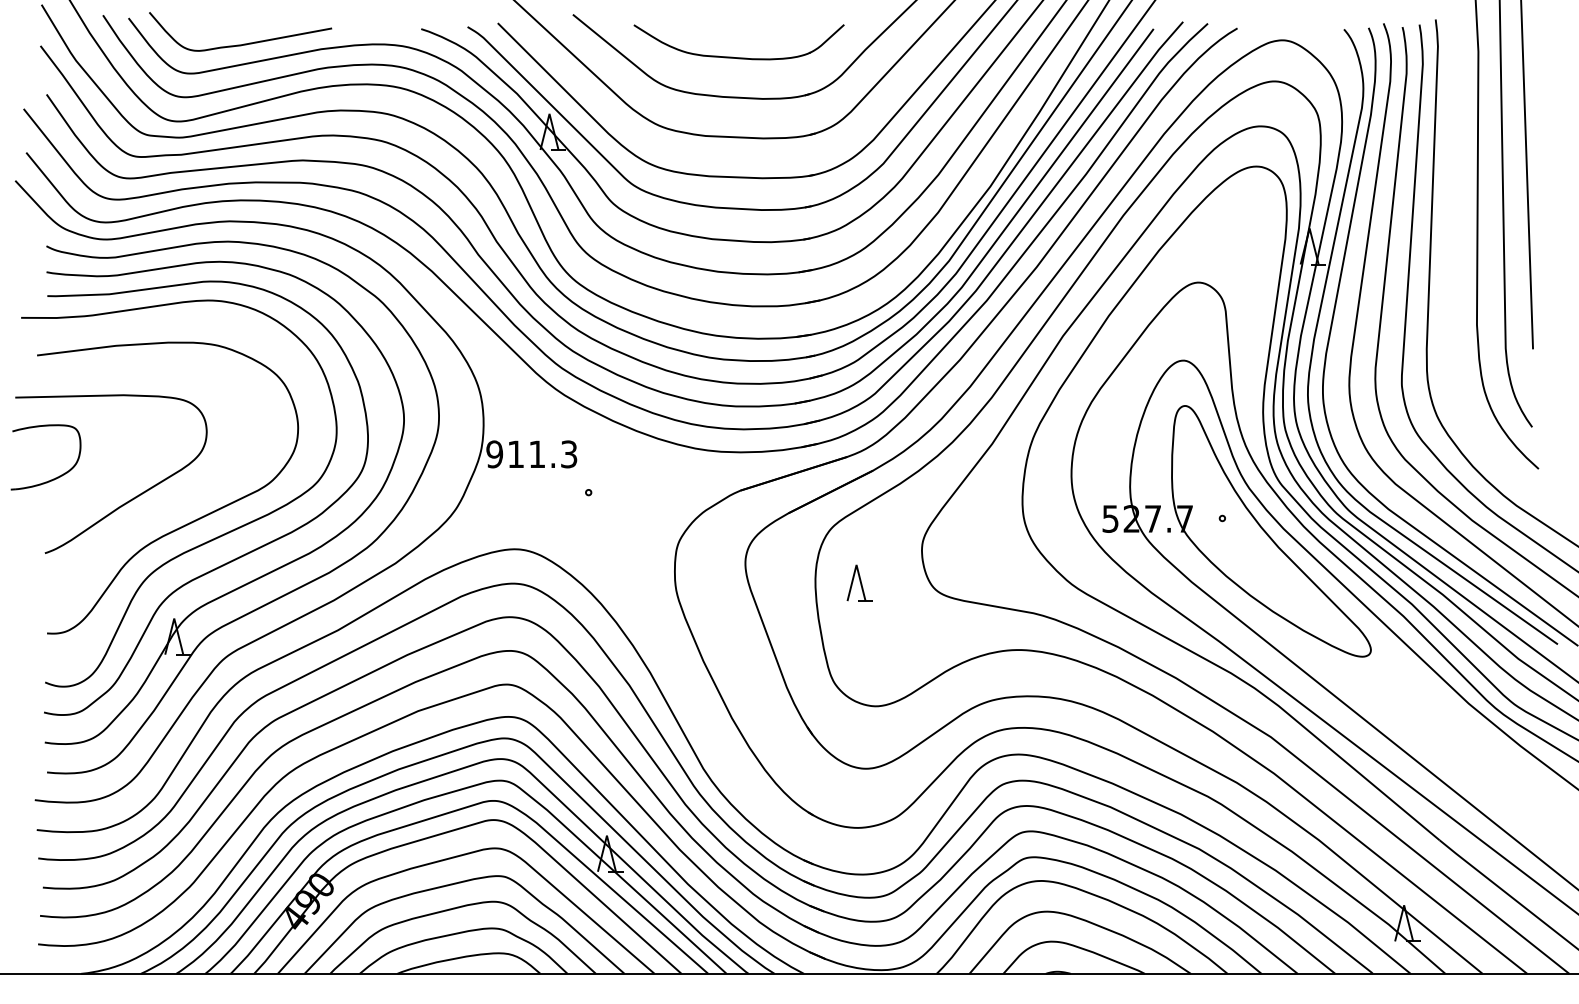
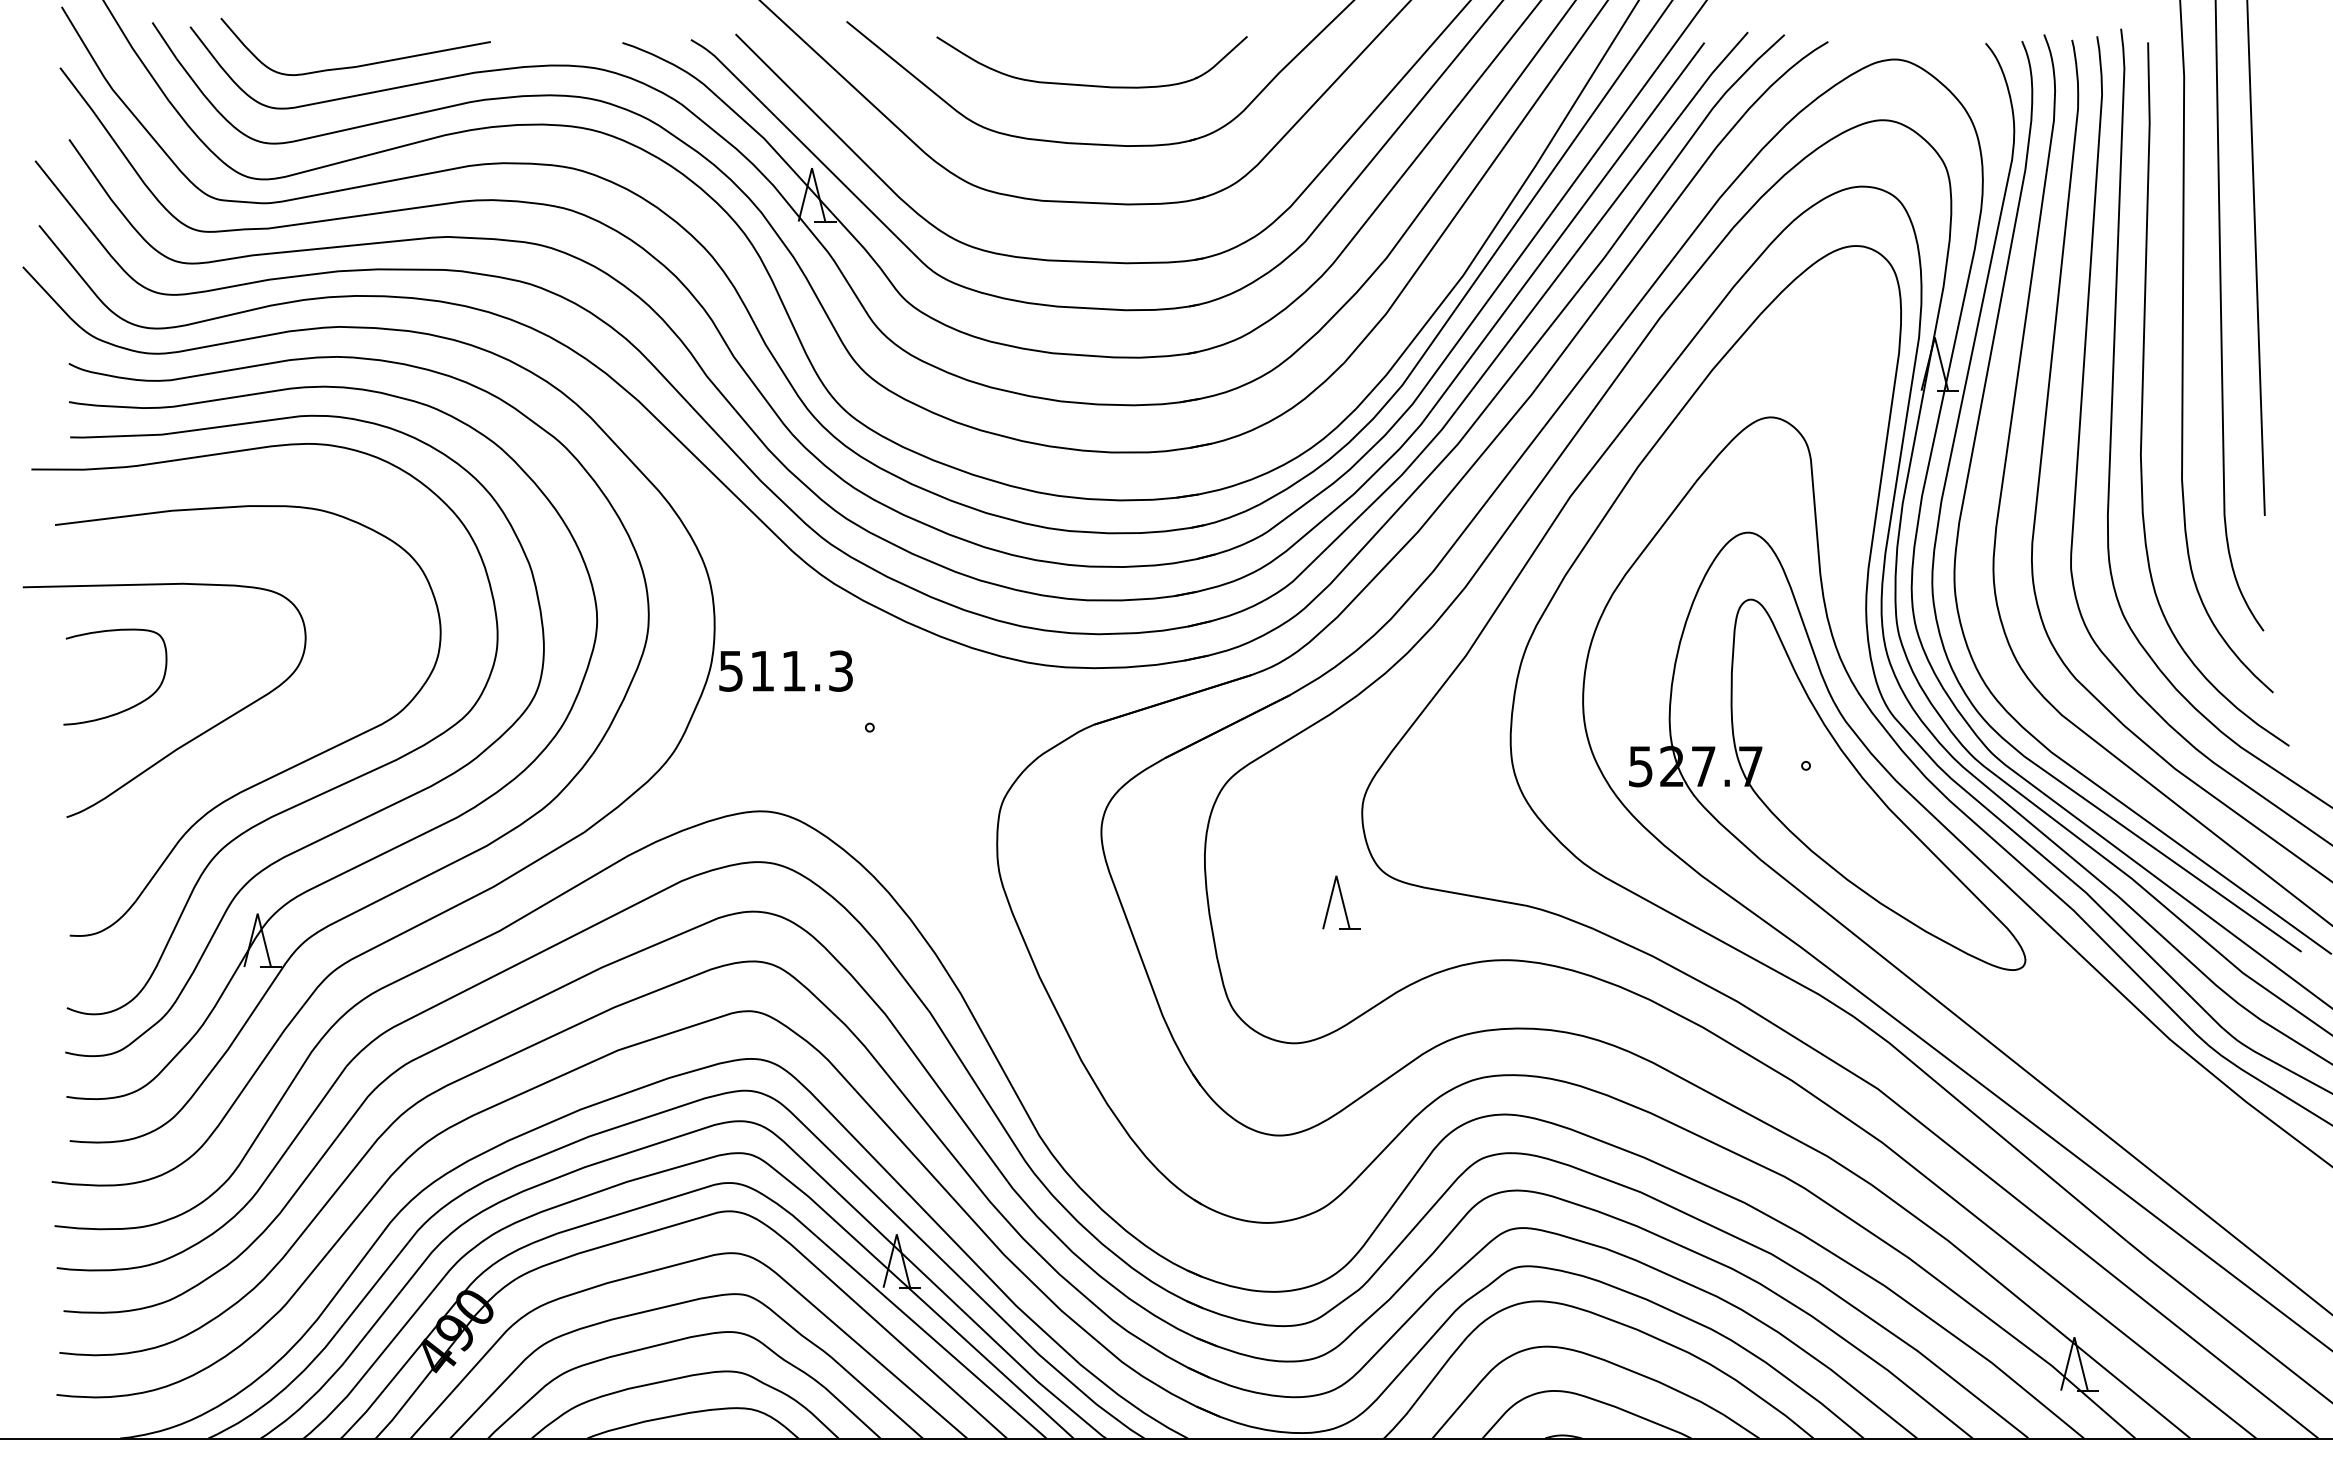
curve: (1451, 266) -> (2144, 393), added
text: (494, 454) -> (730, 671), 911.3 -> 511.3
part: (55, 477) -> (129, 706), moved
part: (859, 582) -> (1340, 901), moved

